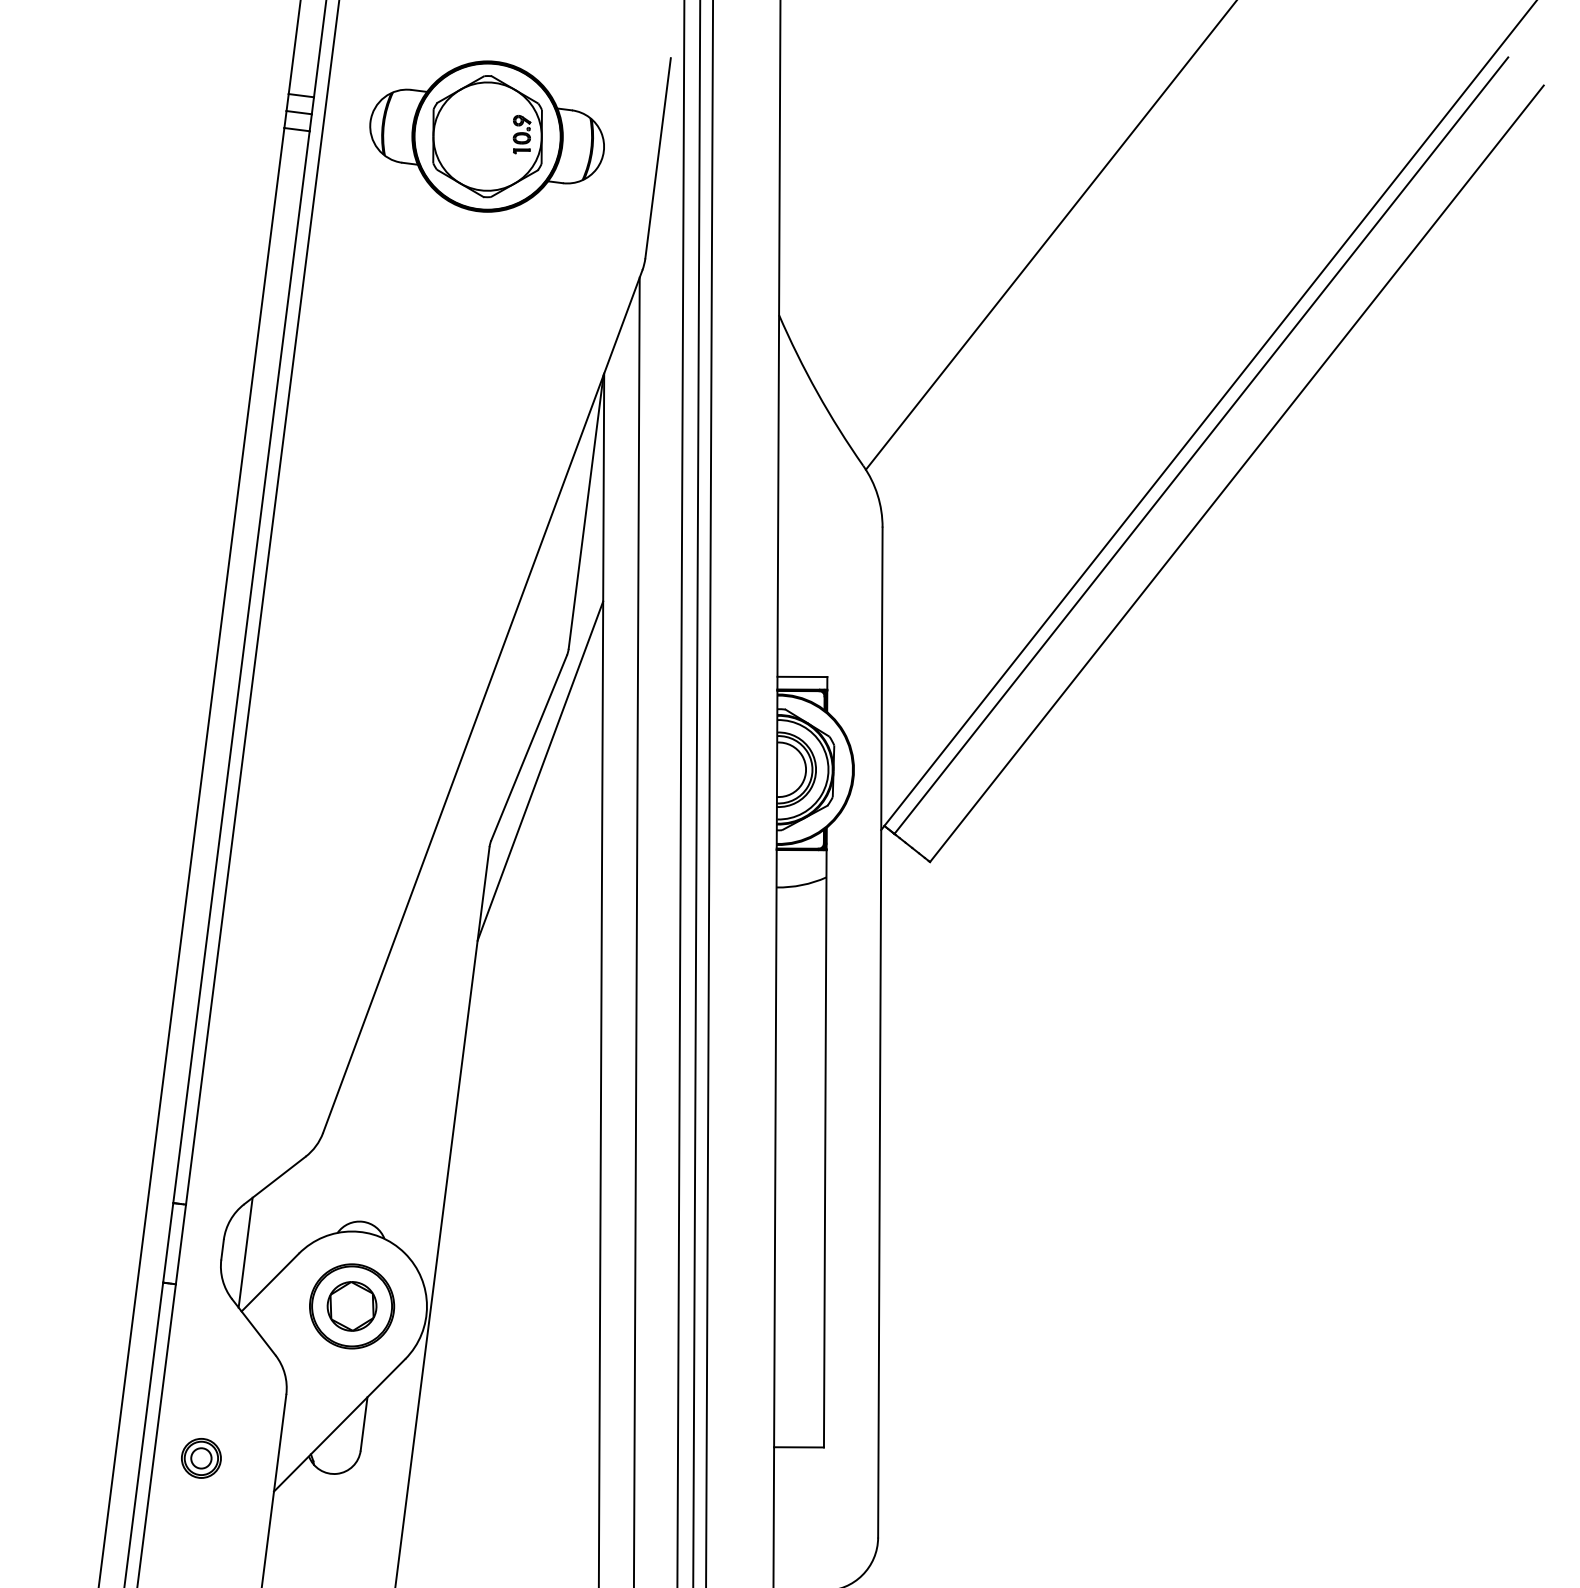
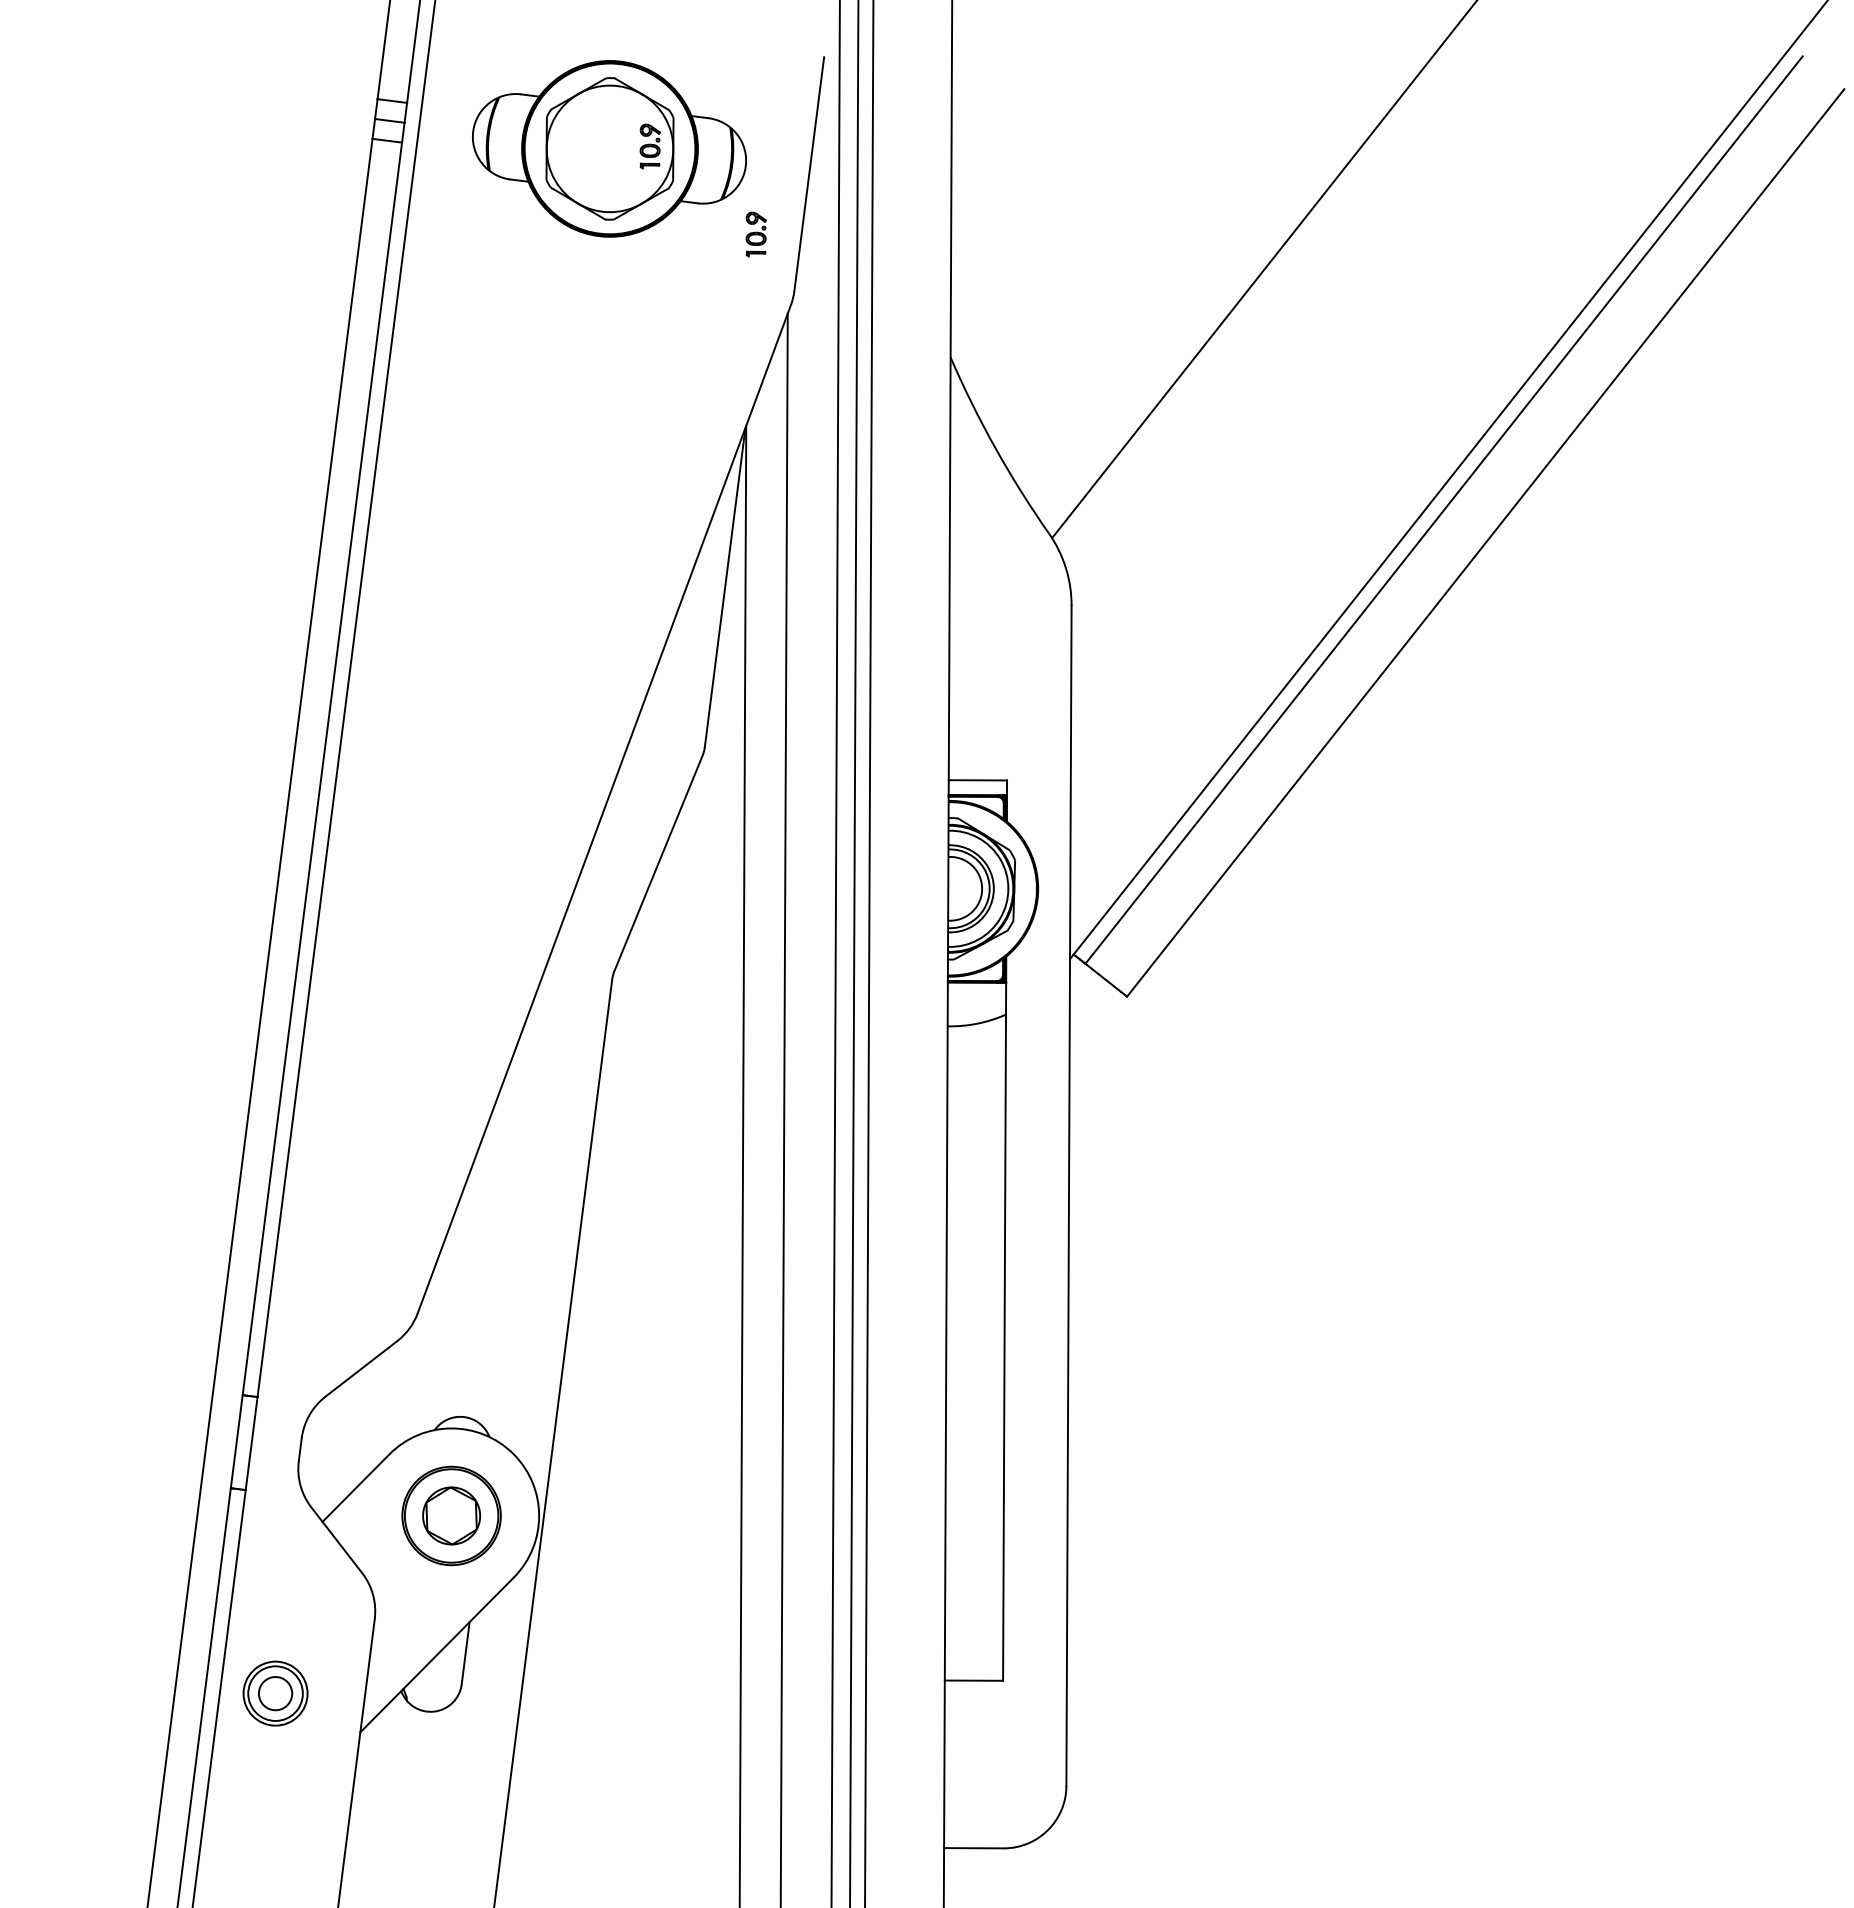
part: (612, 209) -> (755, 234), added
line: (540, 771) -> (671, 890), removed
line: (245, 1252) -> (327, 1453), removed
part: (201, 1458) -> (275, 1693), size x1.4

